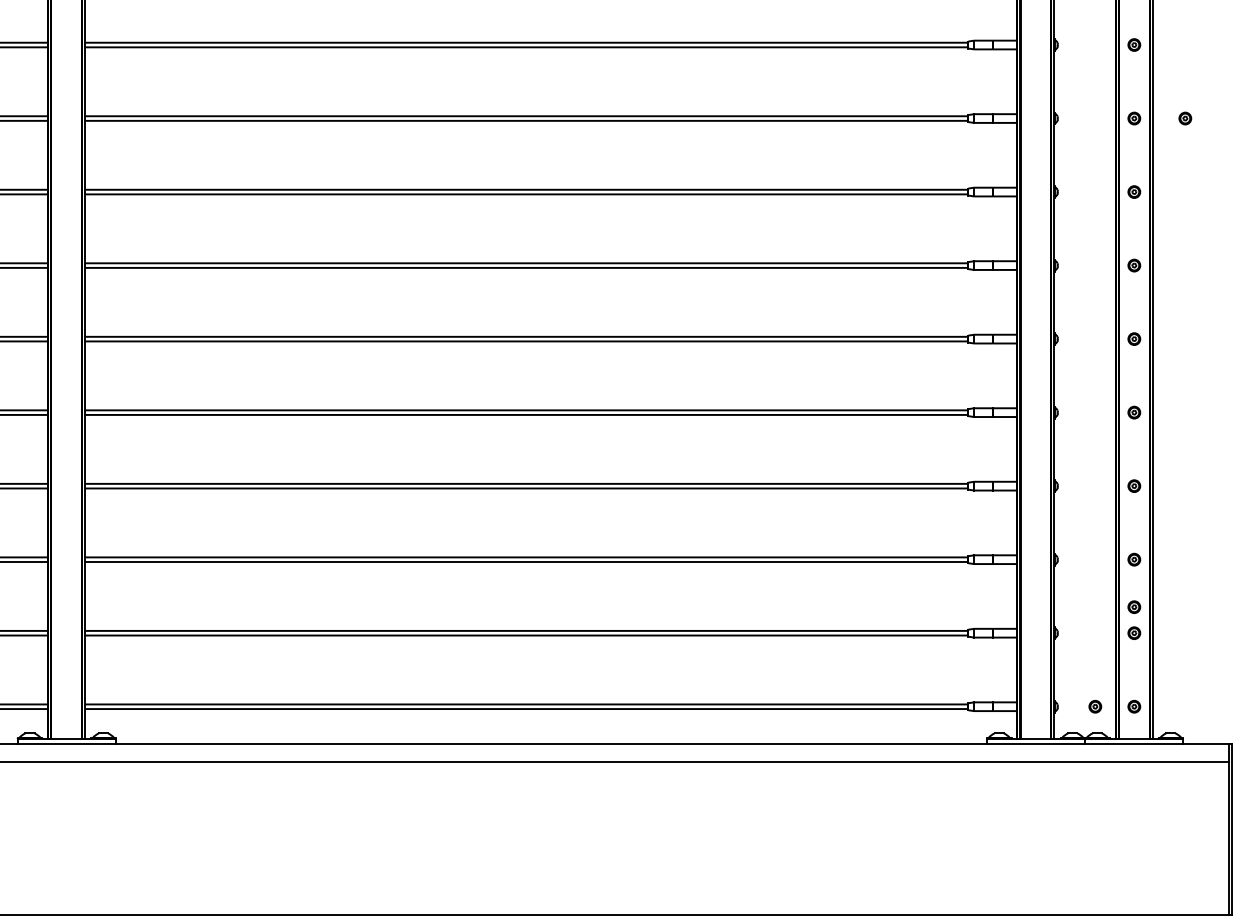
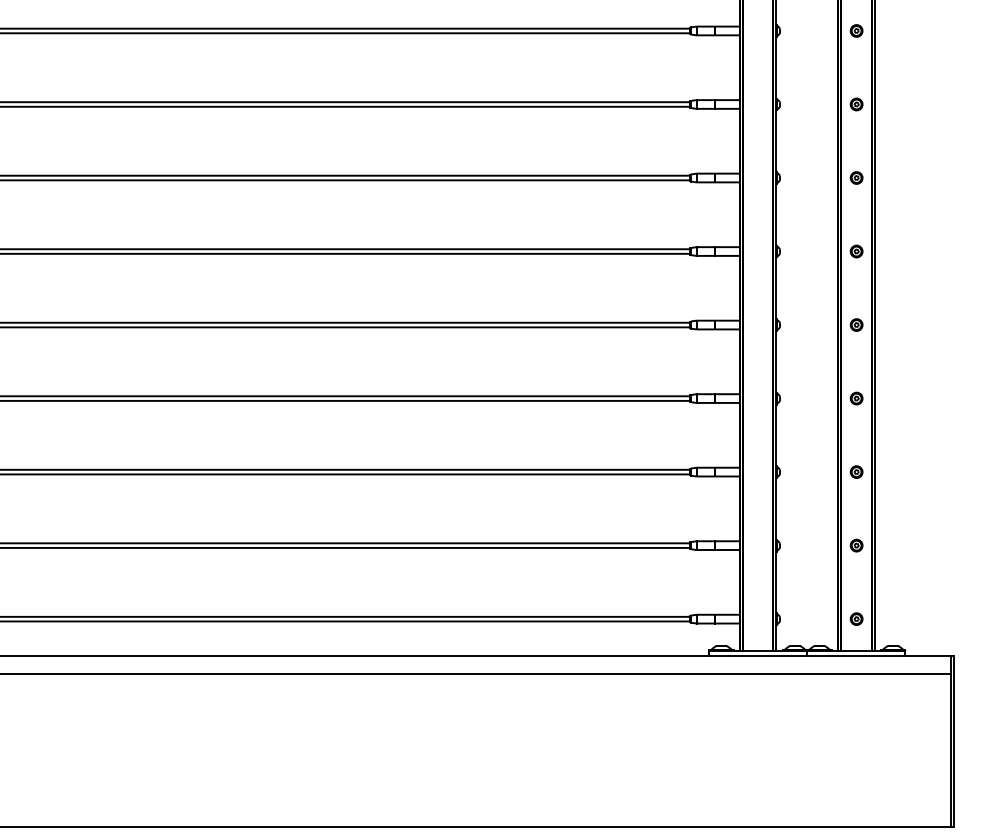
part: (1185, 118) -> (907, 30), removed
part: (1134, 606) -> (856, 518), removed
part: (1095, 706) -> (817, 618), removed

